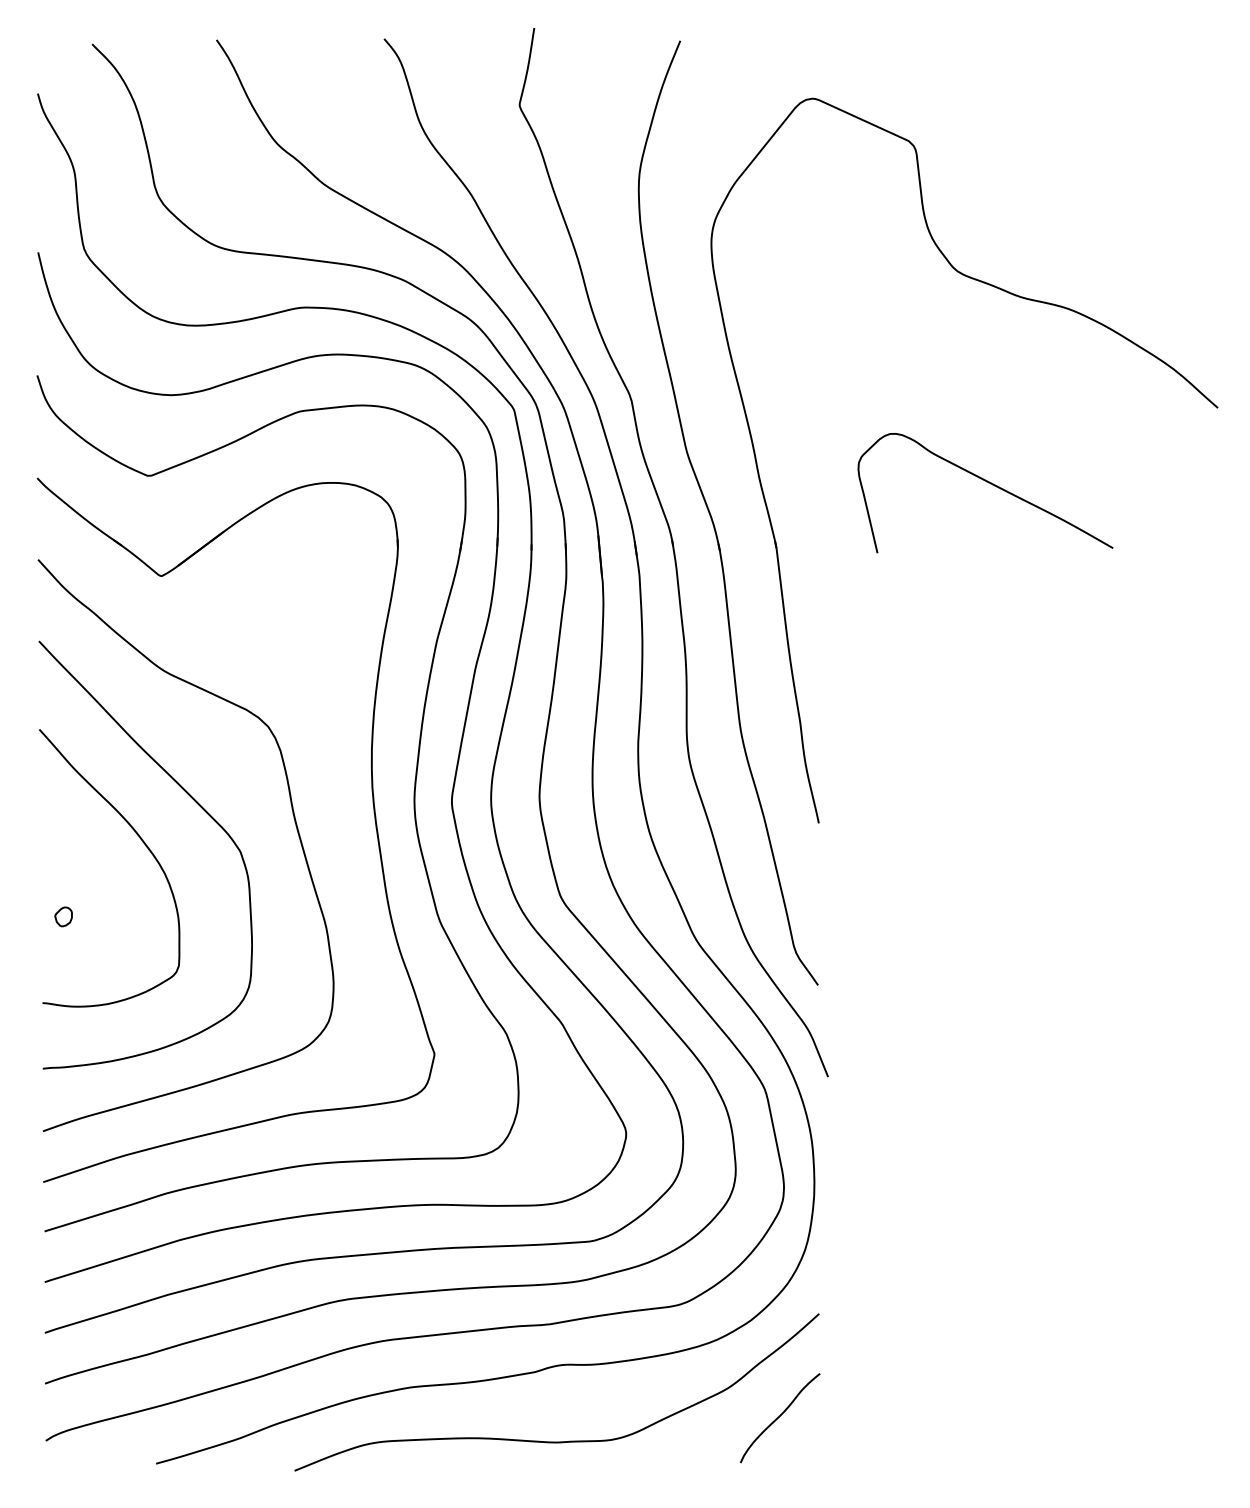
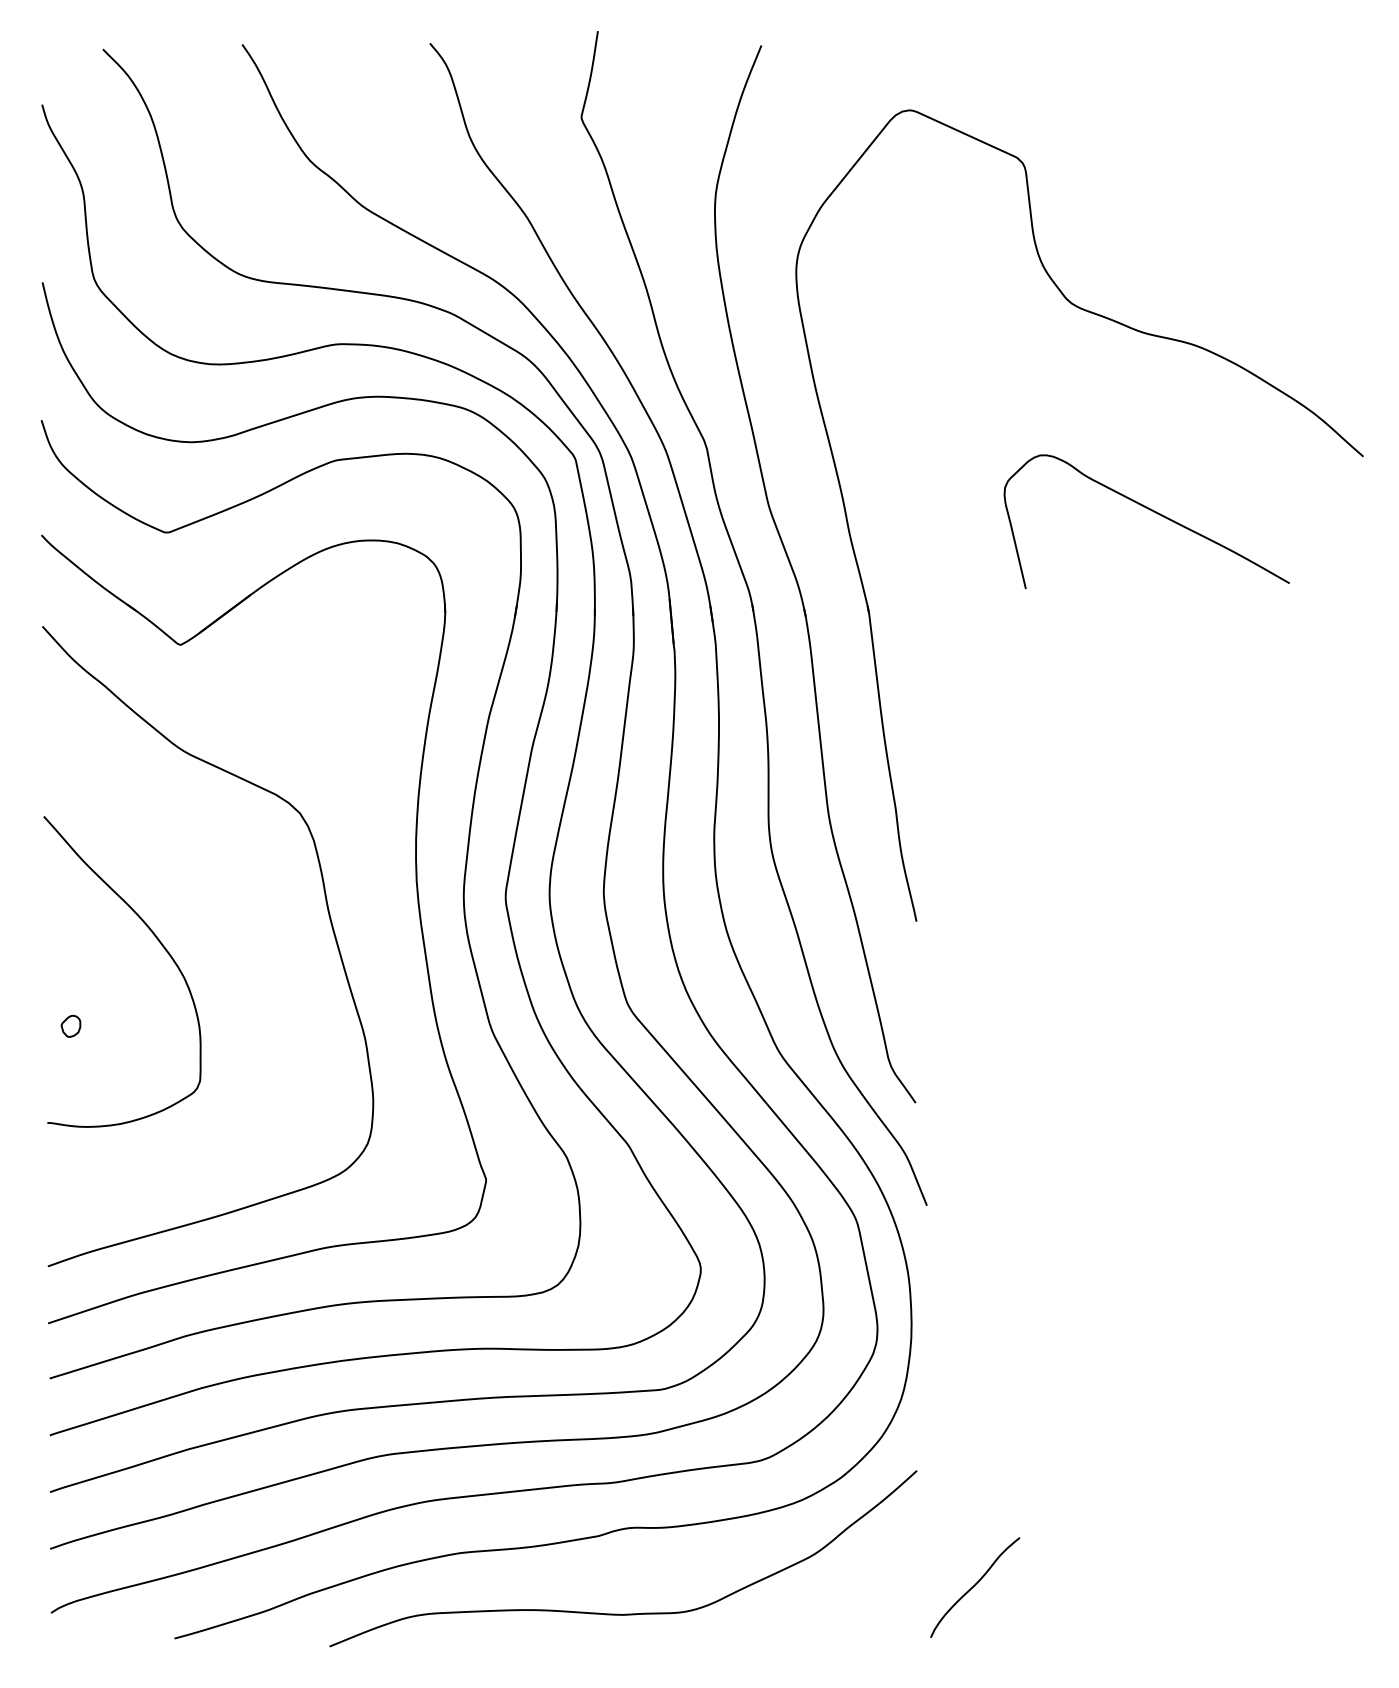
curve: (990, 484) -> (1152, 512), moved
curve: (196, 803) -> (219, 899), removed
curve: (779, 1417) -> (974, 1586), moved

